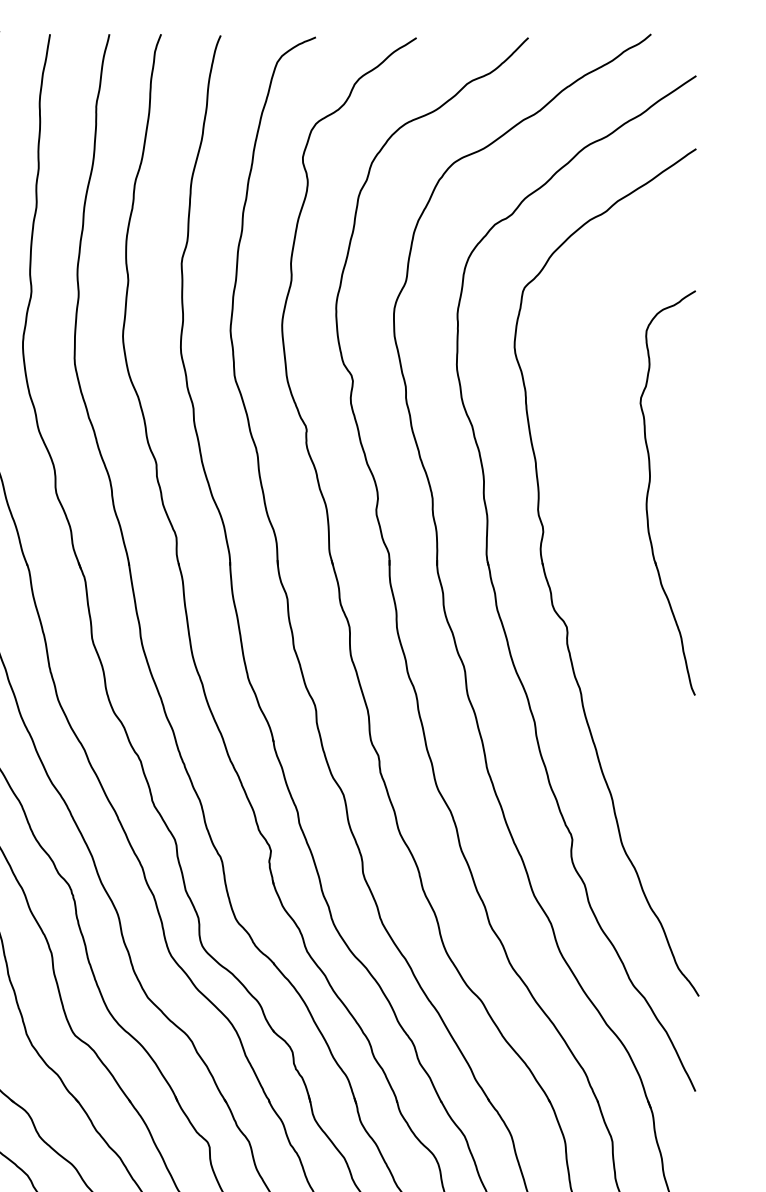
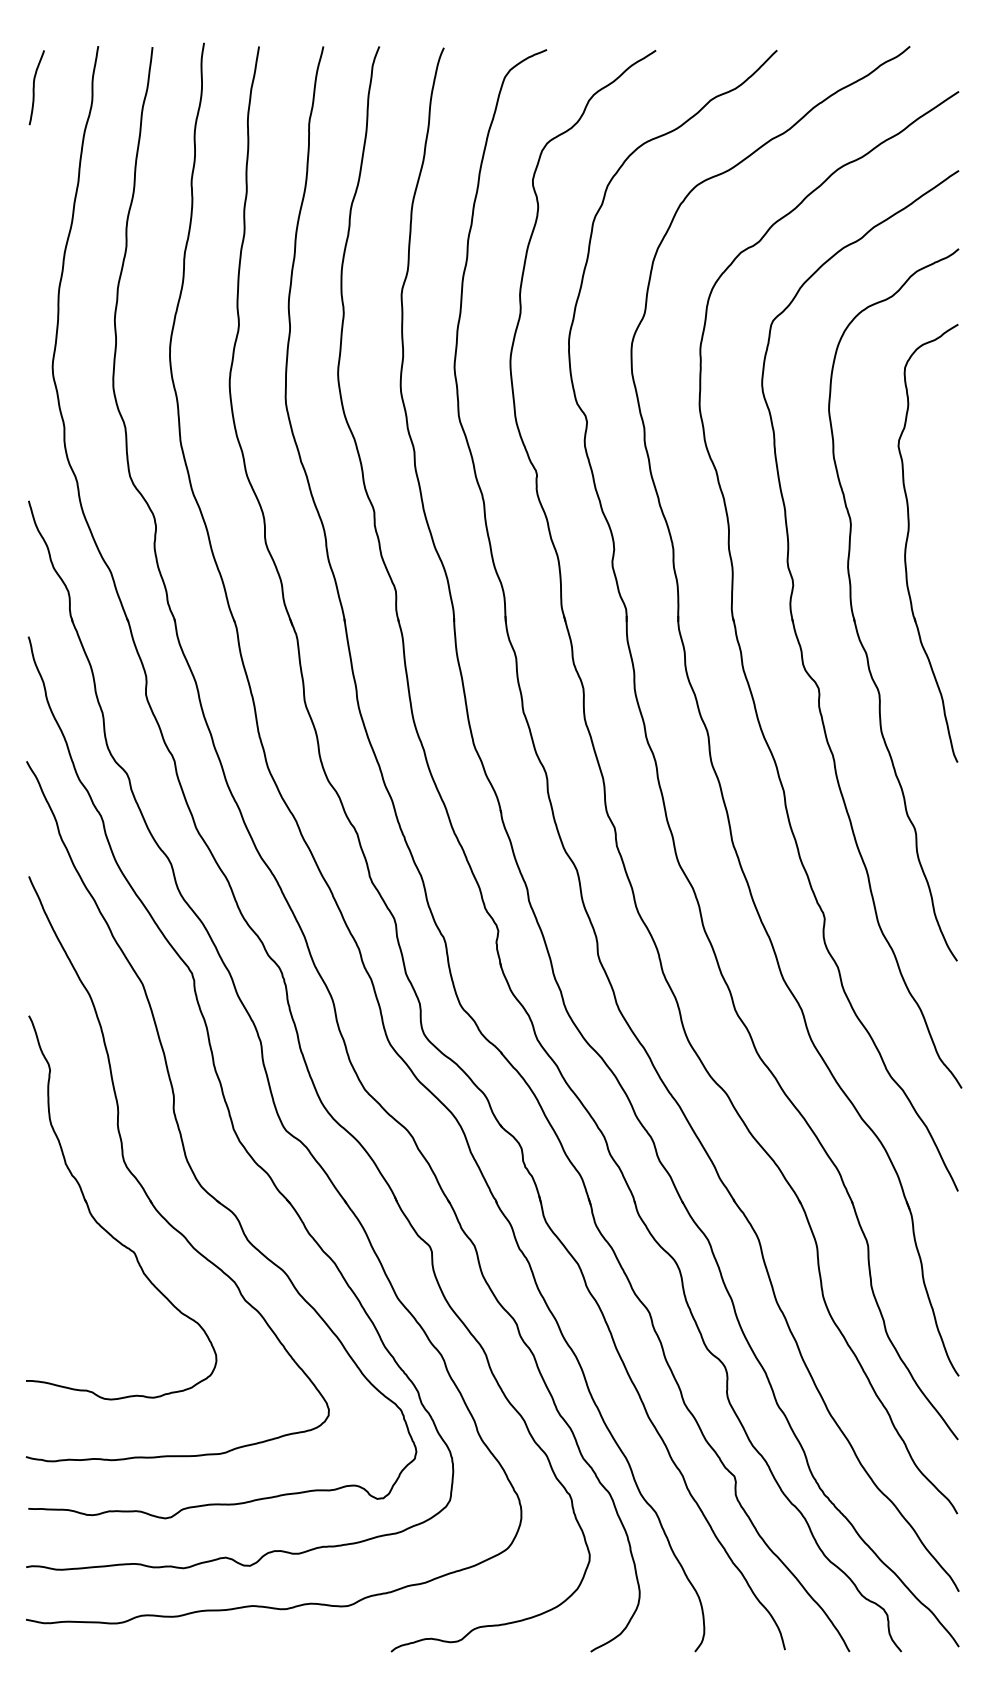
part: (598, 556) -> (853, 611), added

